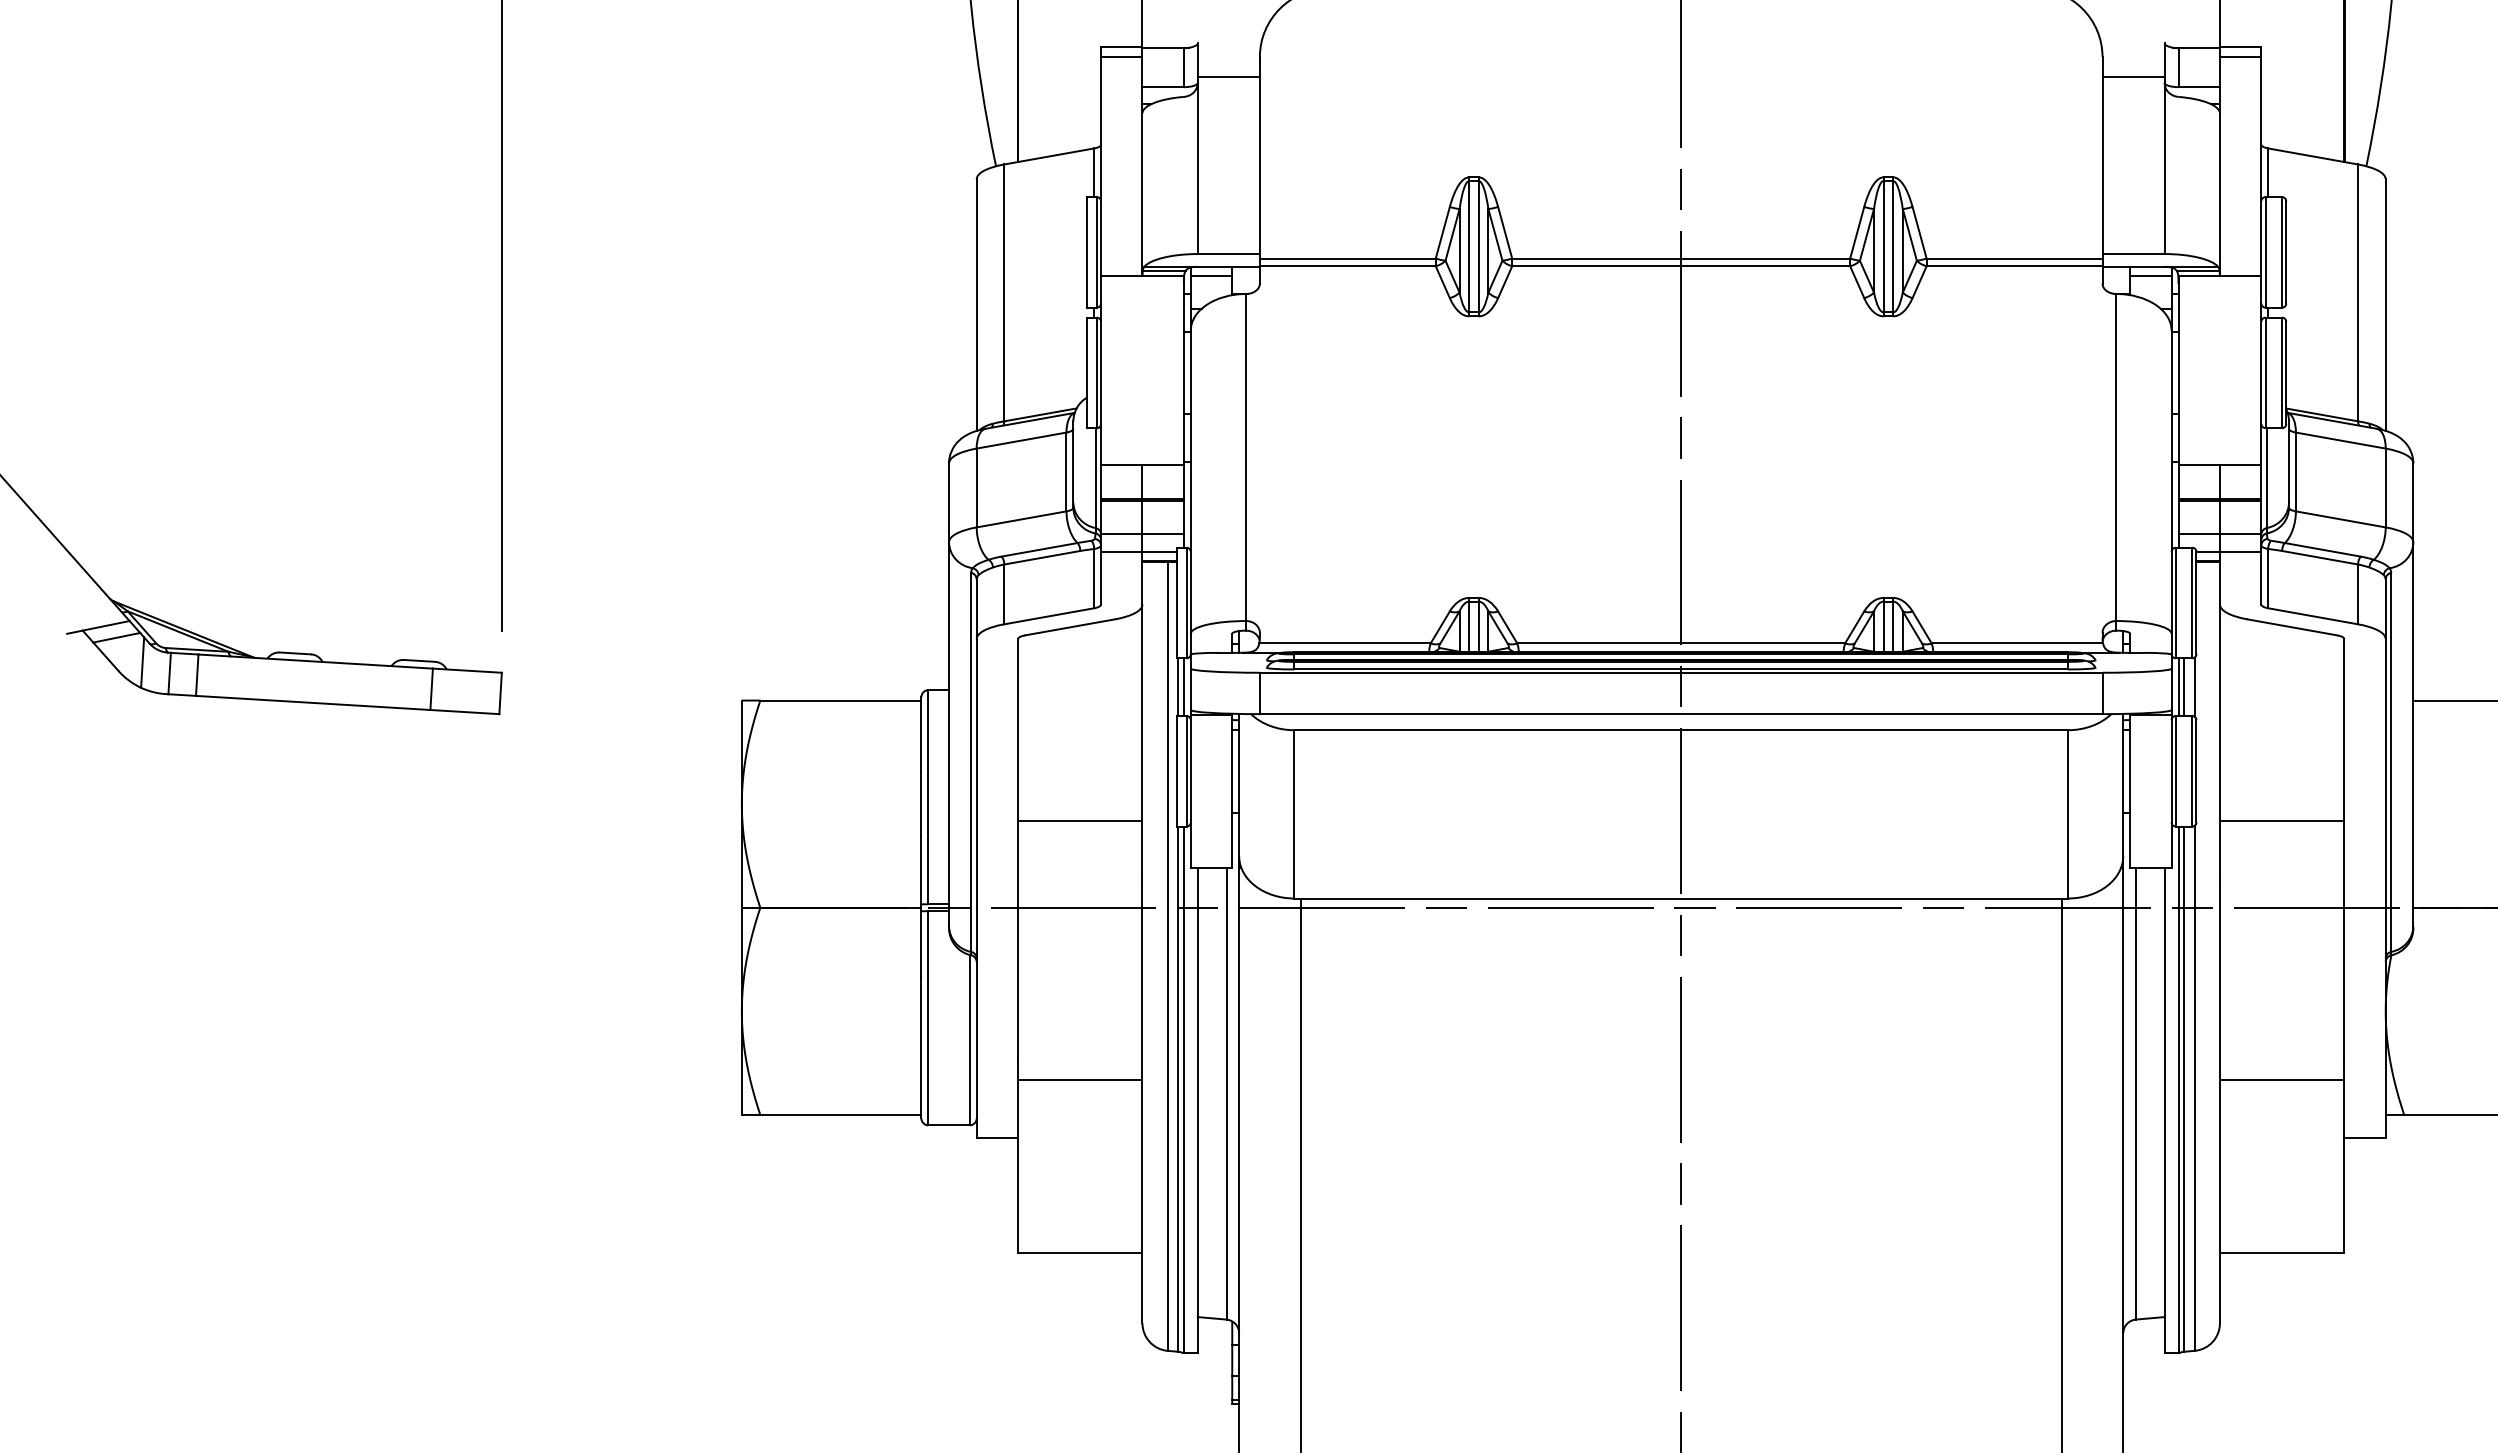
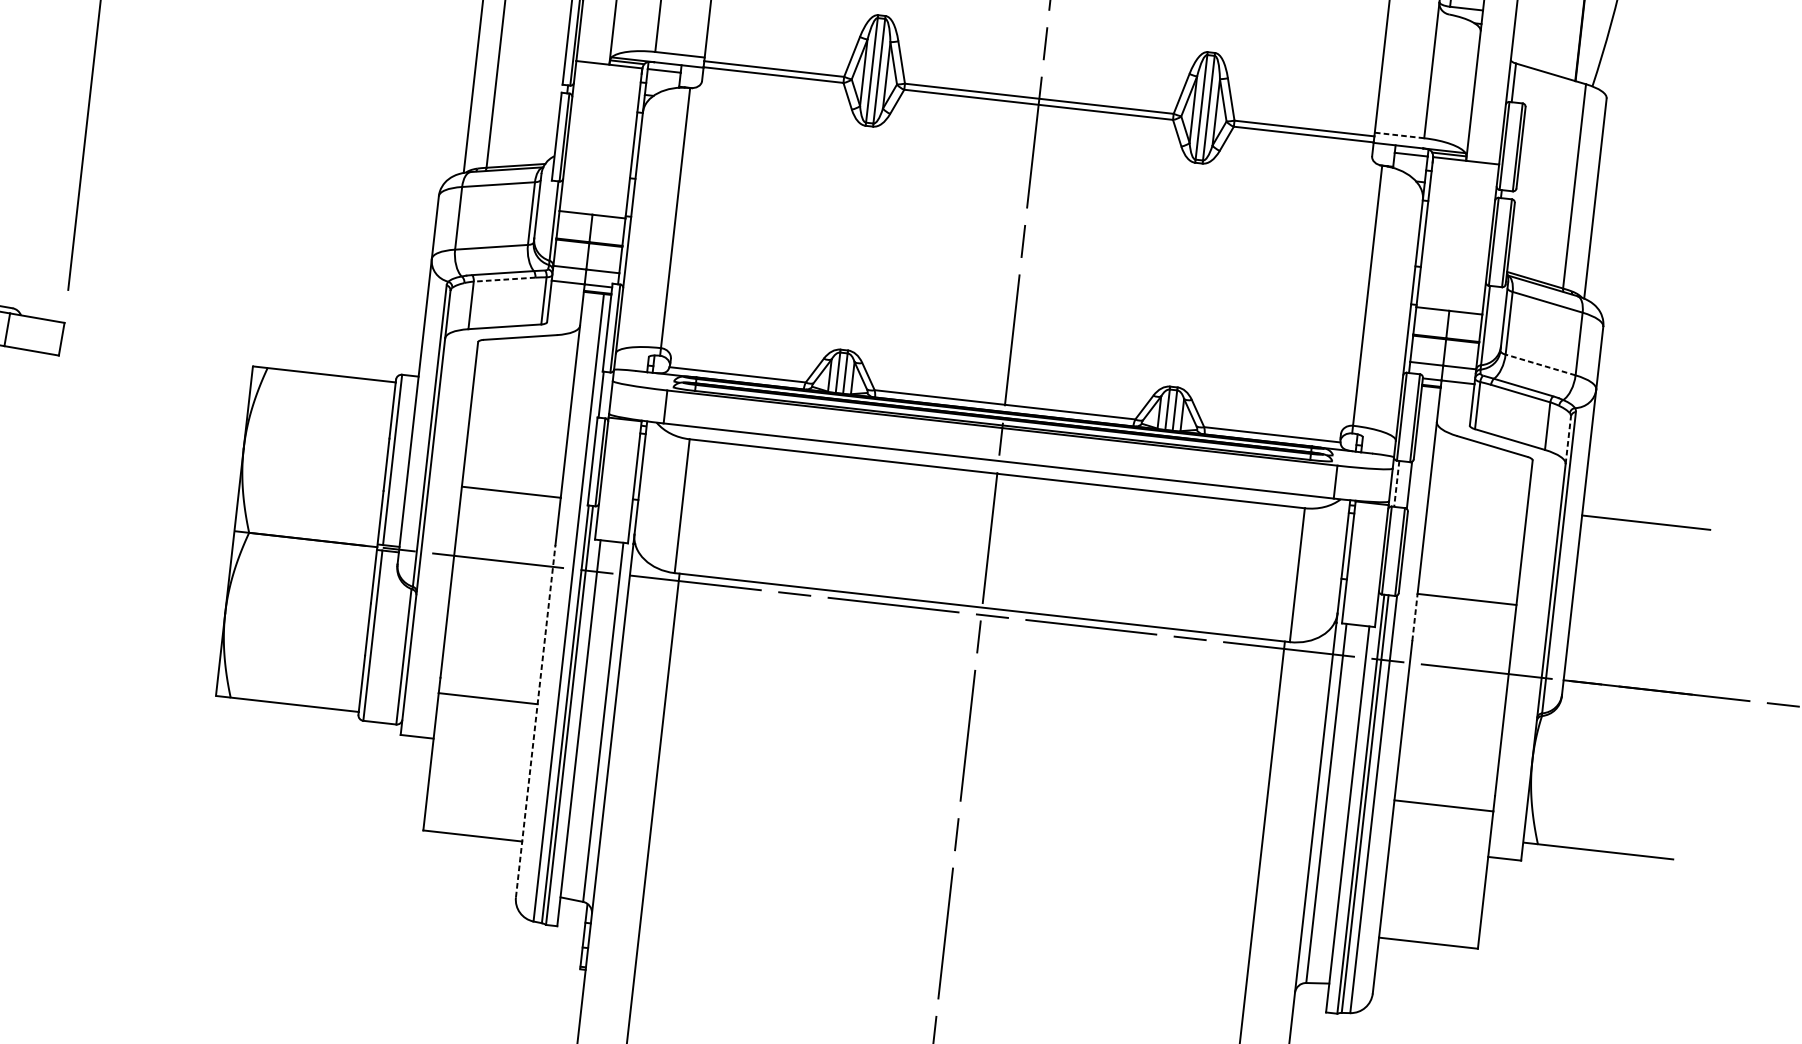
line: (2133, 254) -> (1399, 135), solid -> dashed
line: (2340, 519) -> (1540, 365), solid -> dashed
line: (1042, 557) -> (504, 279), solid -> dashed
line: (2385, 609) -> (1568, 440), solid -> dashed
line: (1183, 687) -> (605, 395), removed
line: (2178, 687) -> (1396, 484), solid -> dashed
line: (2184, 687) -> (1401, 484), removed
line: (2219, 850) -> (1414, 617), solid -> dashed
line: (1142, 1101) -> (535, 720), solid -> dashed

